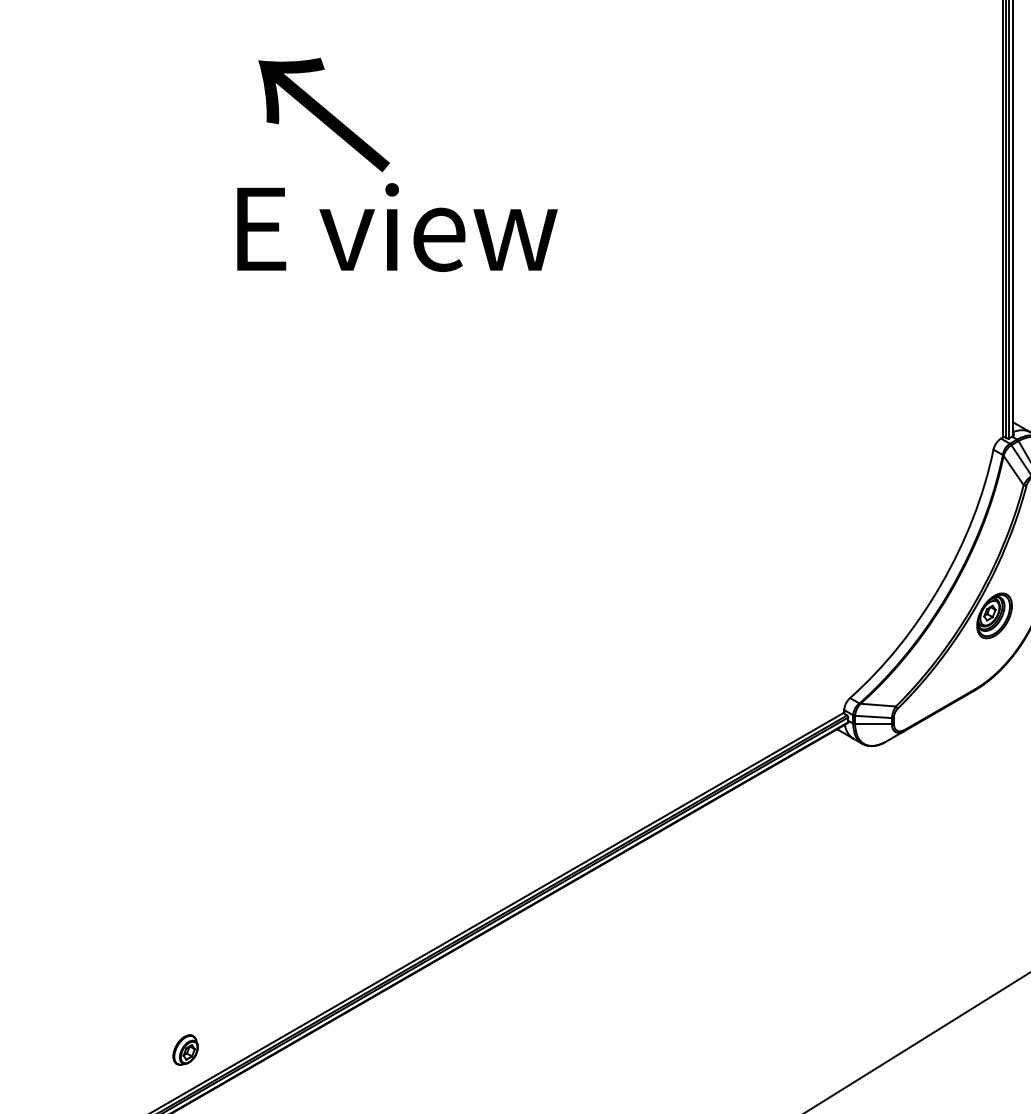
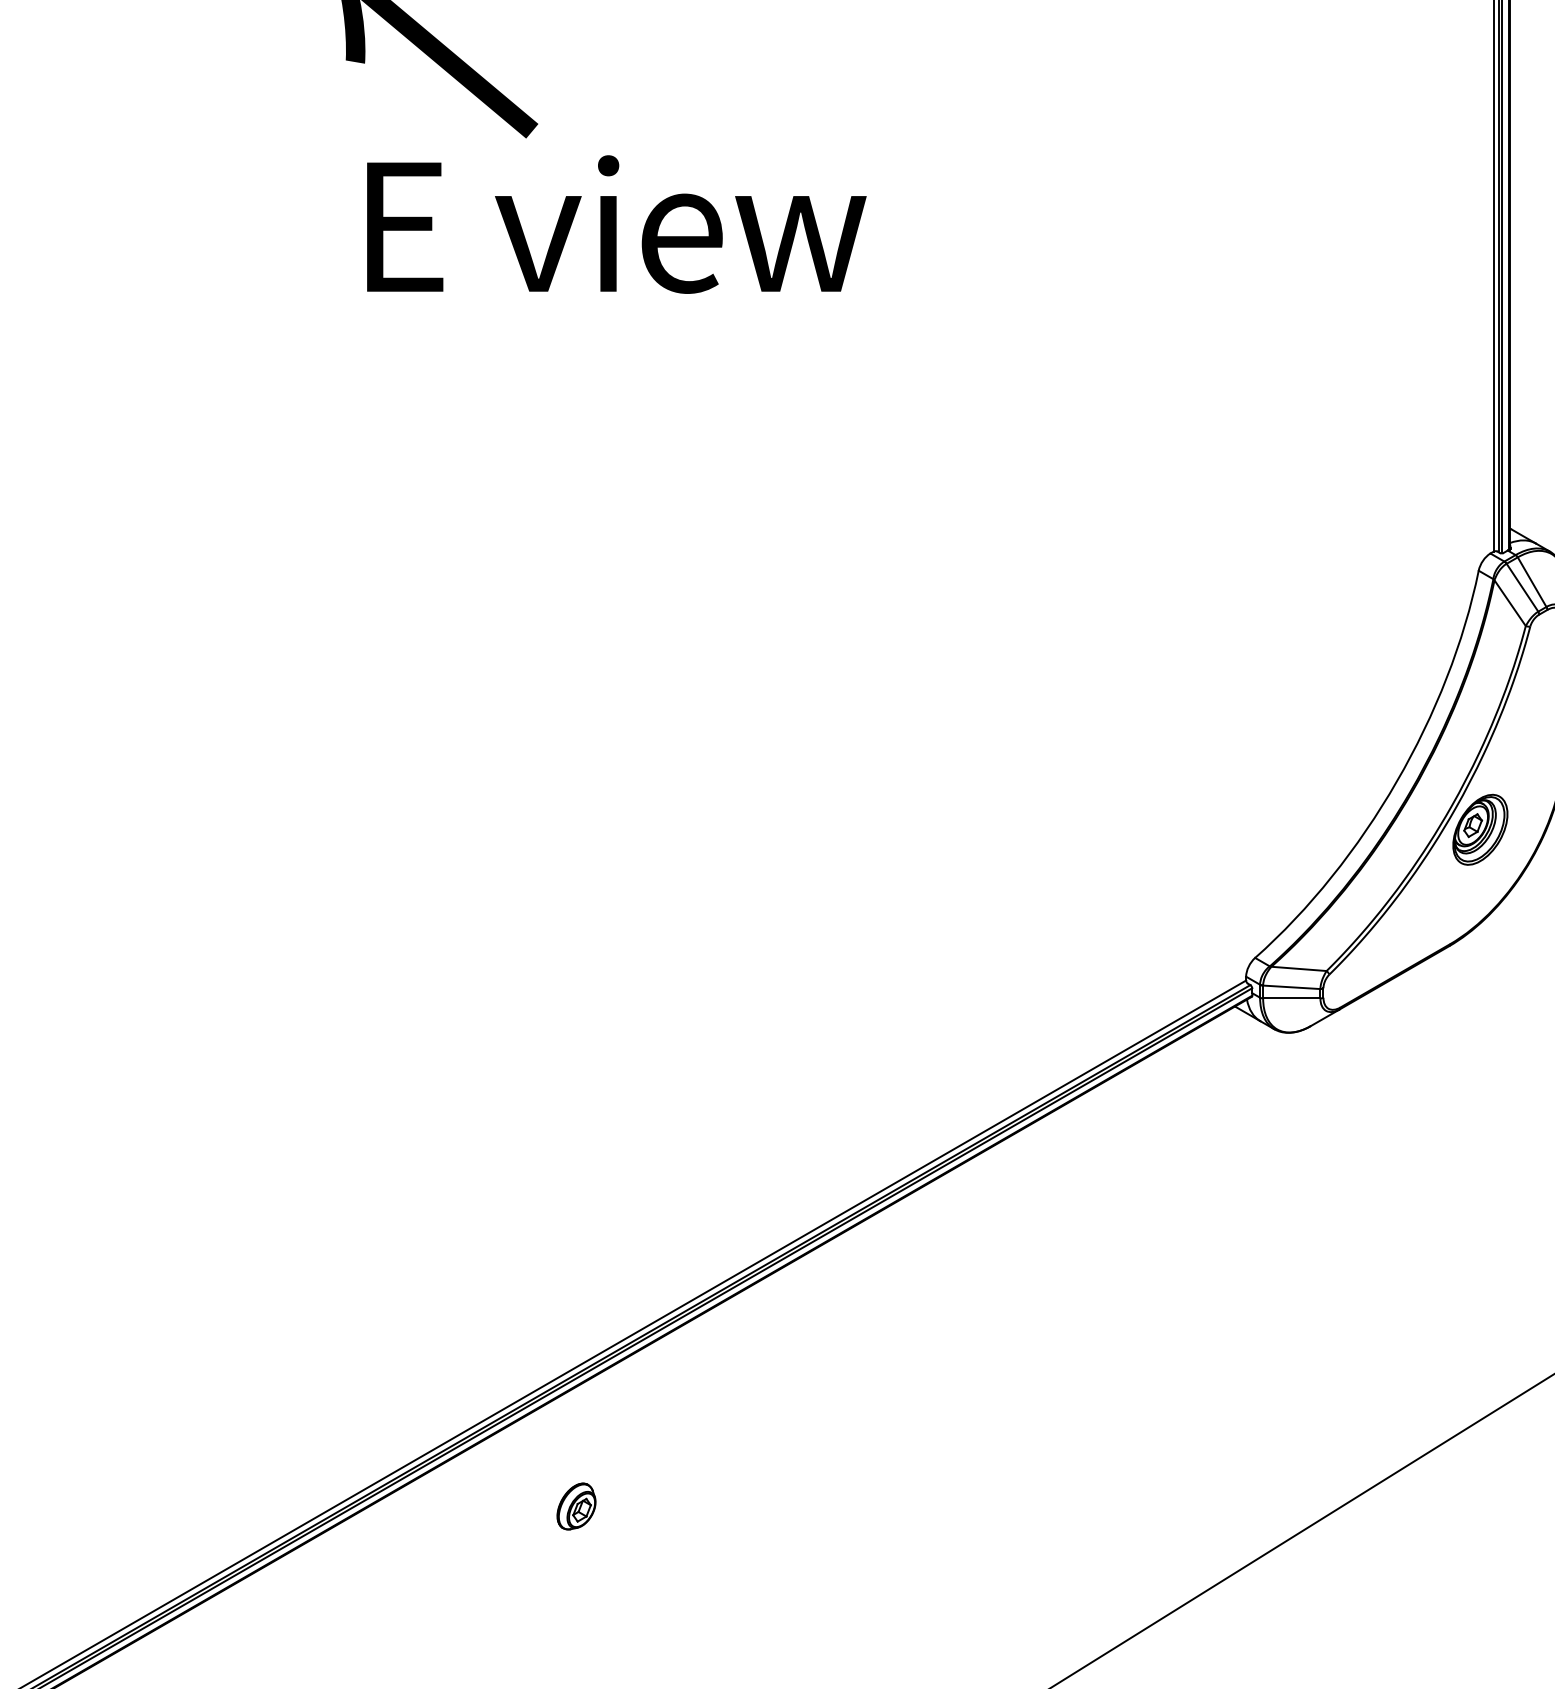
text: (397, 227) -> (616, 224), moved
part: (185, 1049) -> (576, 1505), moved

